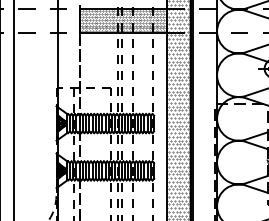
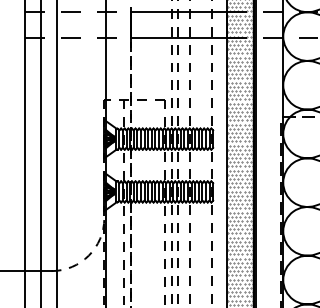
hatch: (122, 21) -> (177, 25), removed

